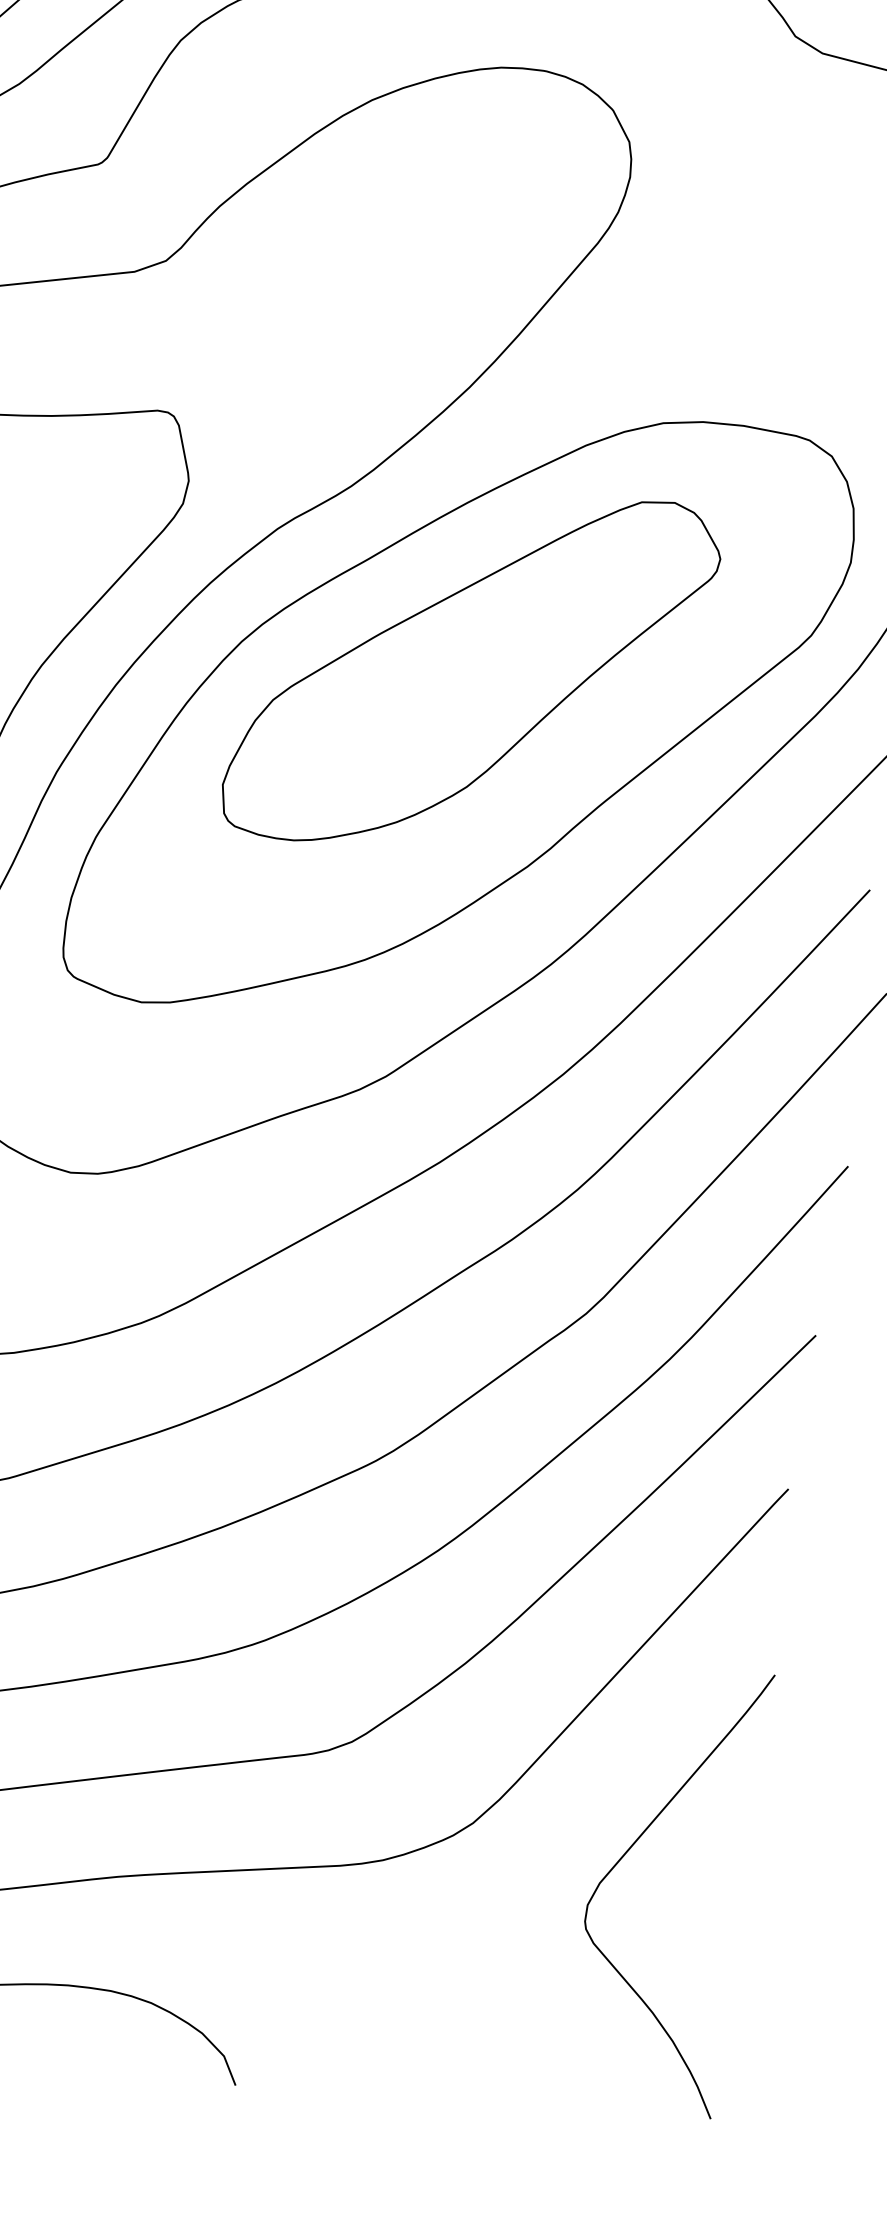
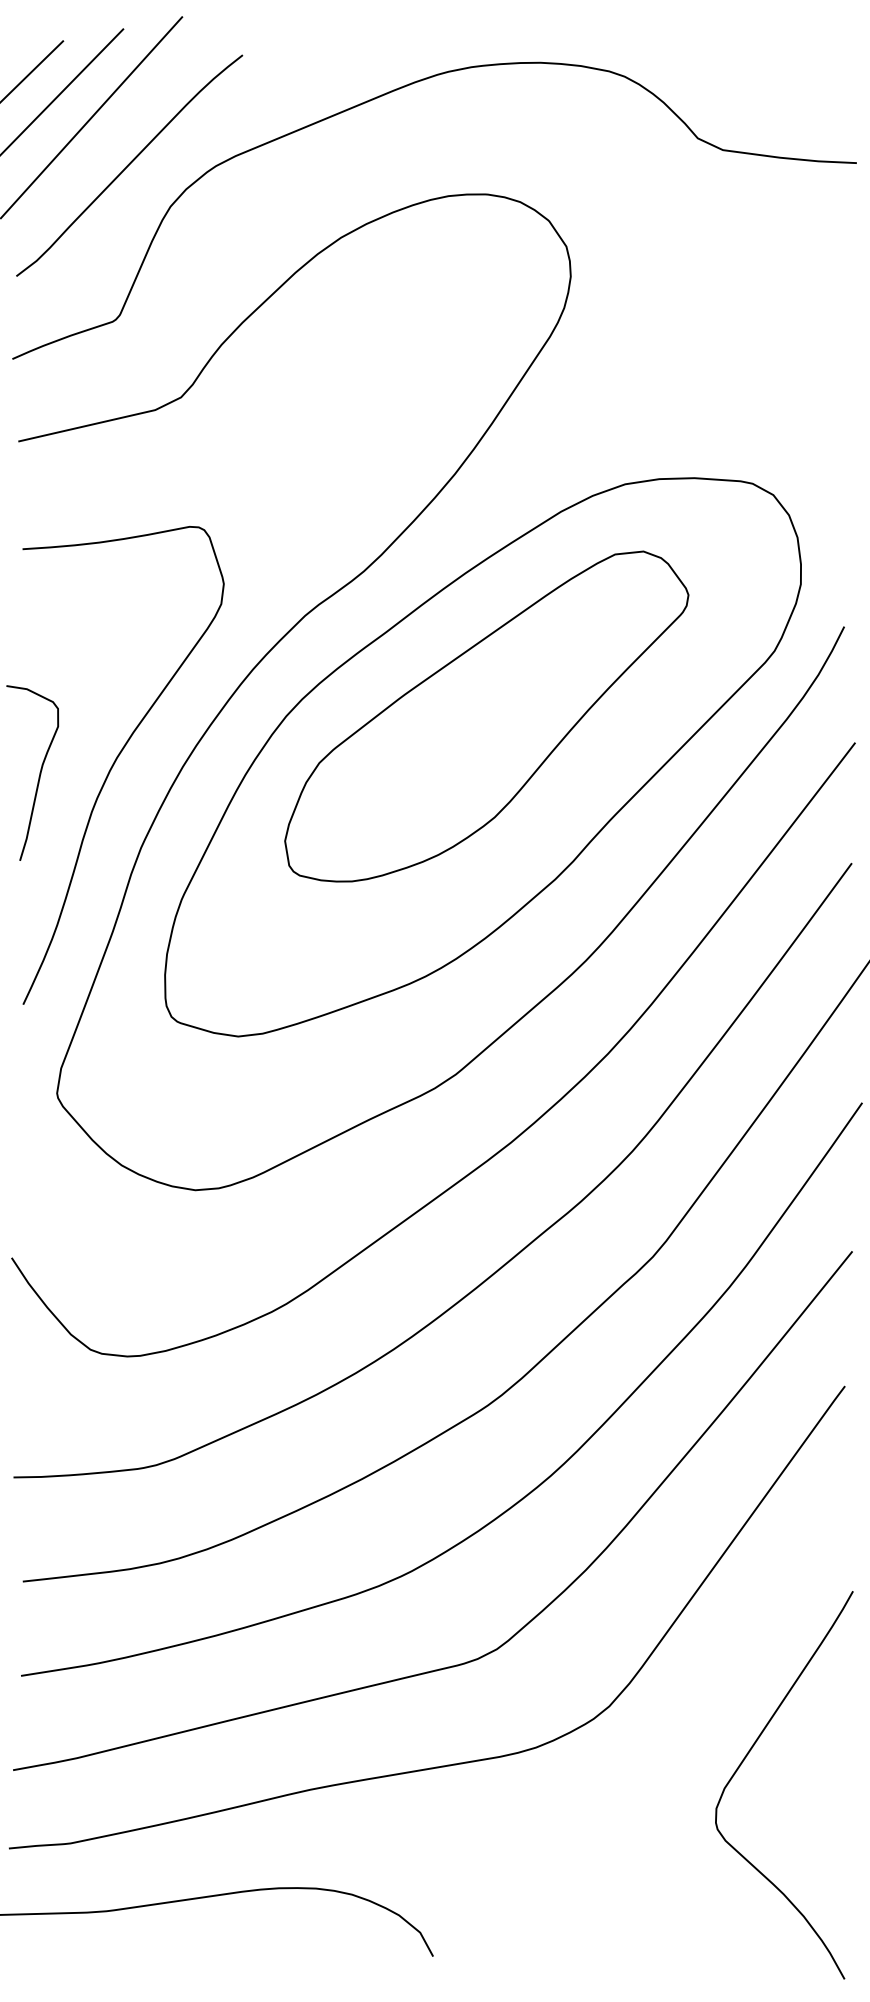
curve: (627, 1852) -> (745, 1759), moved

